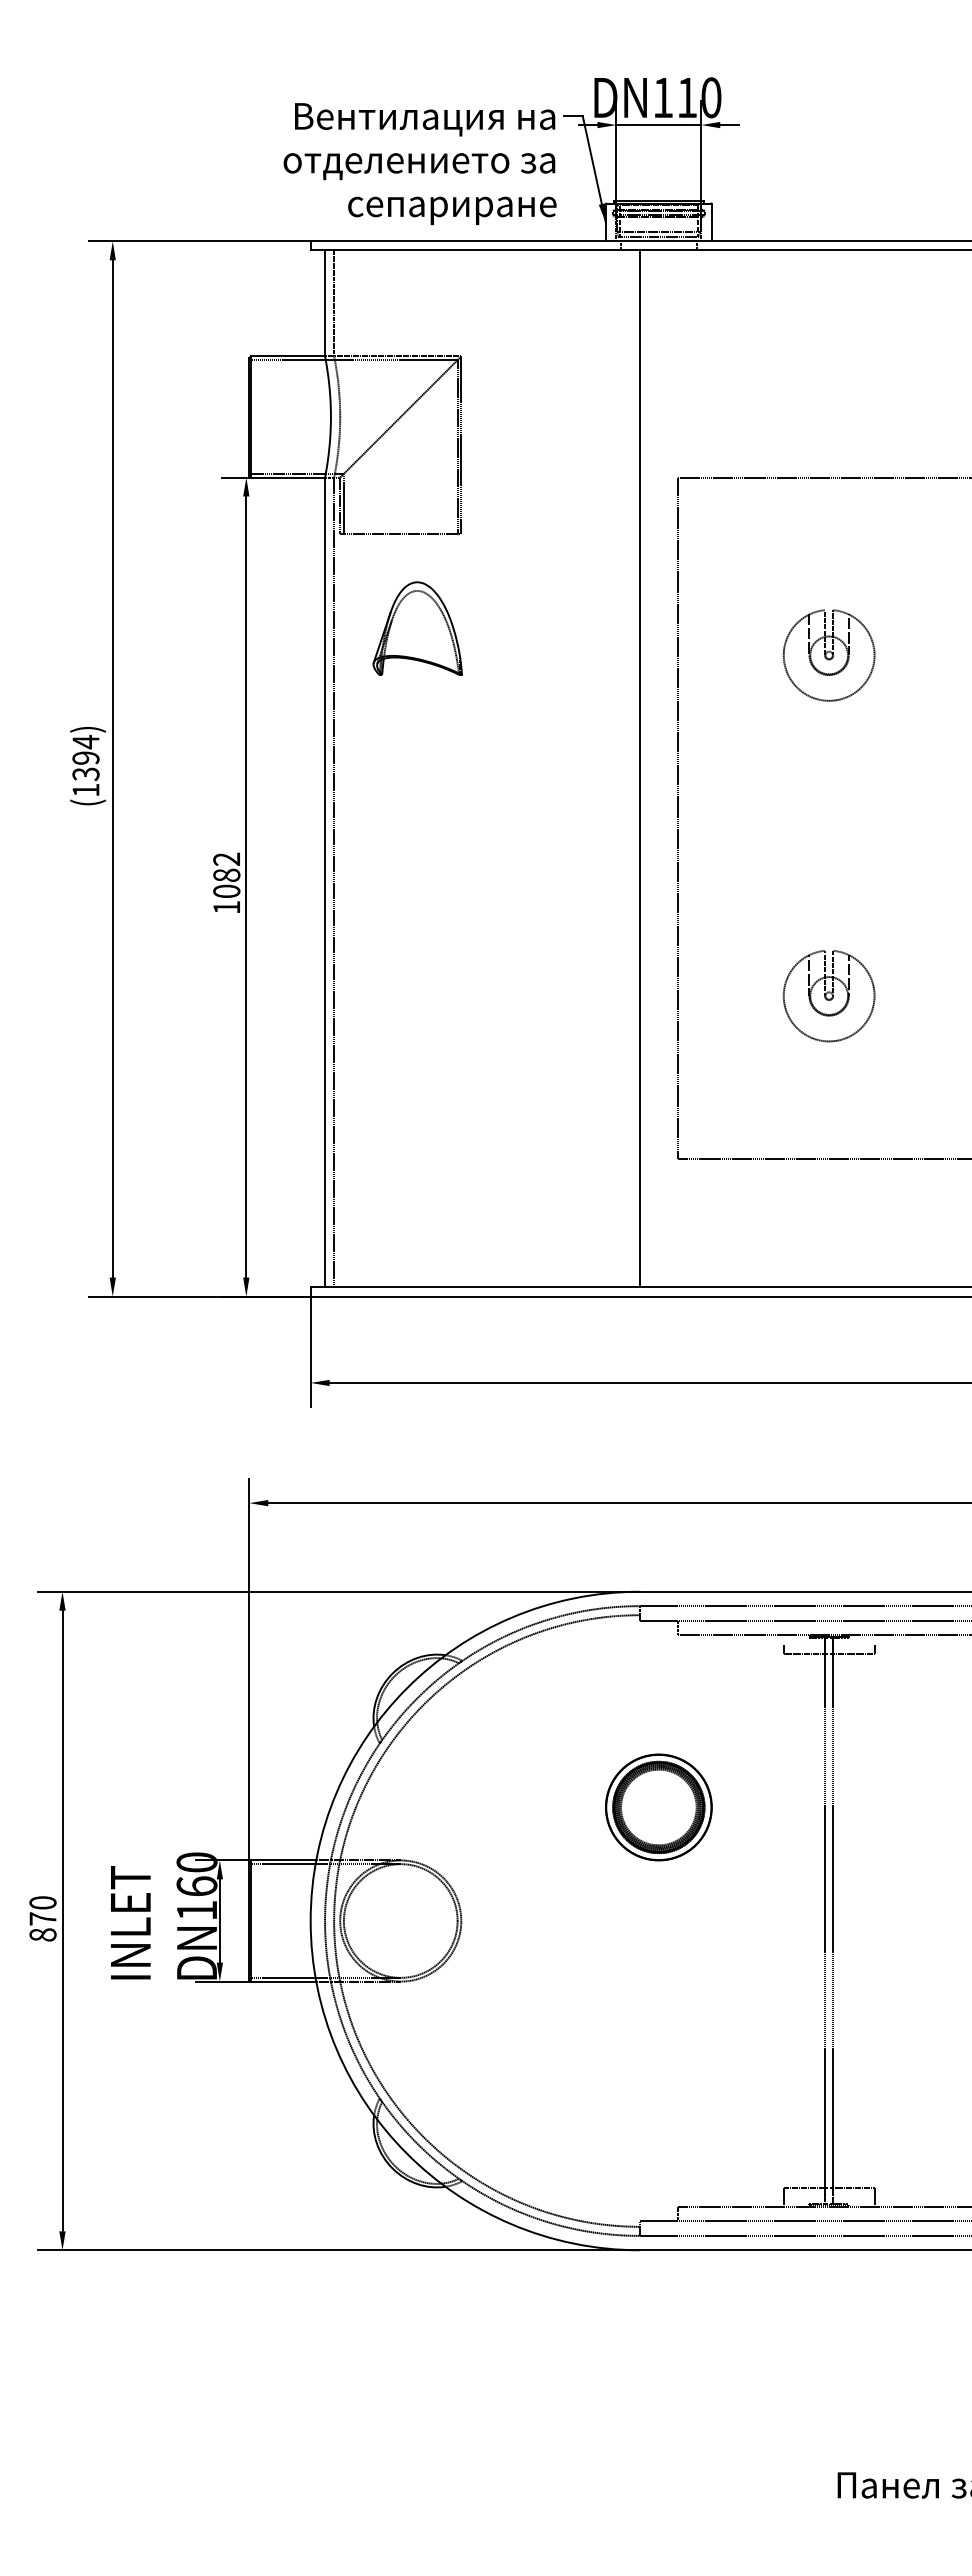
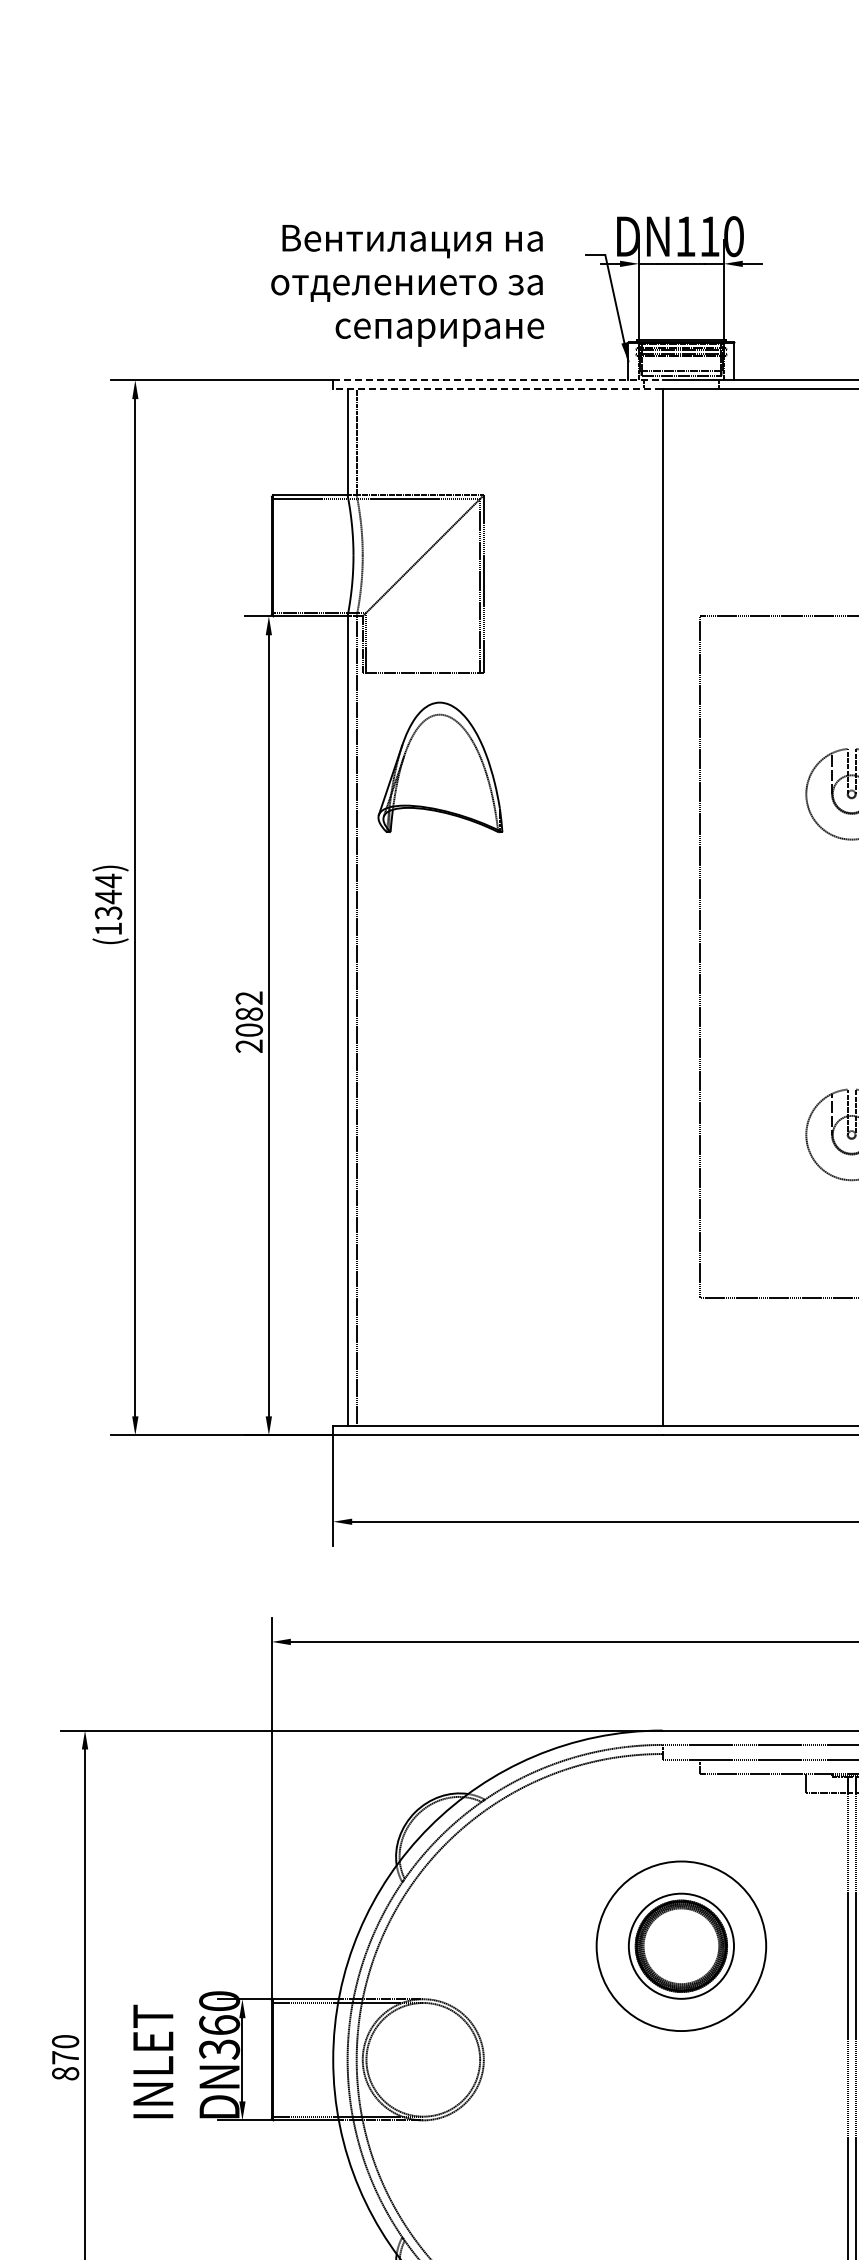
text: (419, 164) -> (407, 286), moved
line: (475, 241) -> (498, 380), solid -> dashed
line: (475, 250) -> (498, 389), solid -> dashed
part: (417, 628) -> (440, 767), size x1.4
text: (85, 758) -> (108, 897), (1394) -> (1344)
text: (226, 907) -> (249, 1046), 1082 -> 2082
circle: (658, 1807) -> (681, 1946), size x1.6
text: (196, 1911) -> (219, 2050), DN160 -> DN360

